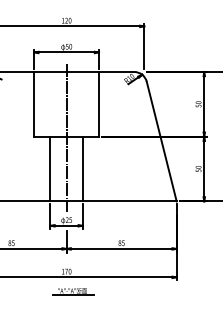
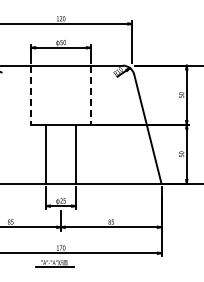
line: (34, 104) -> (31, 95), solid -> dashed
line: (98, 104) -> (90, 95), solid -> dashed
line: (67, 137) -> (61, 125), removed
part: (72, 291) -> (54, 263), moved

